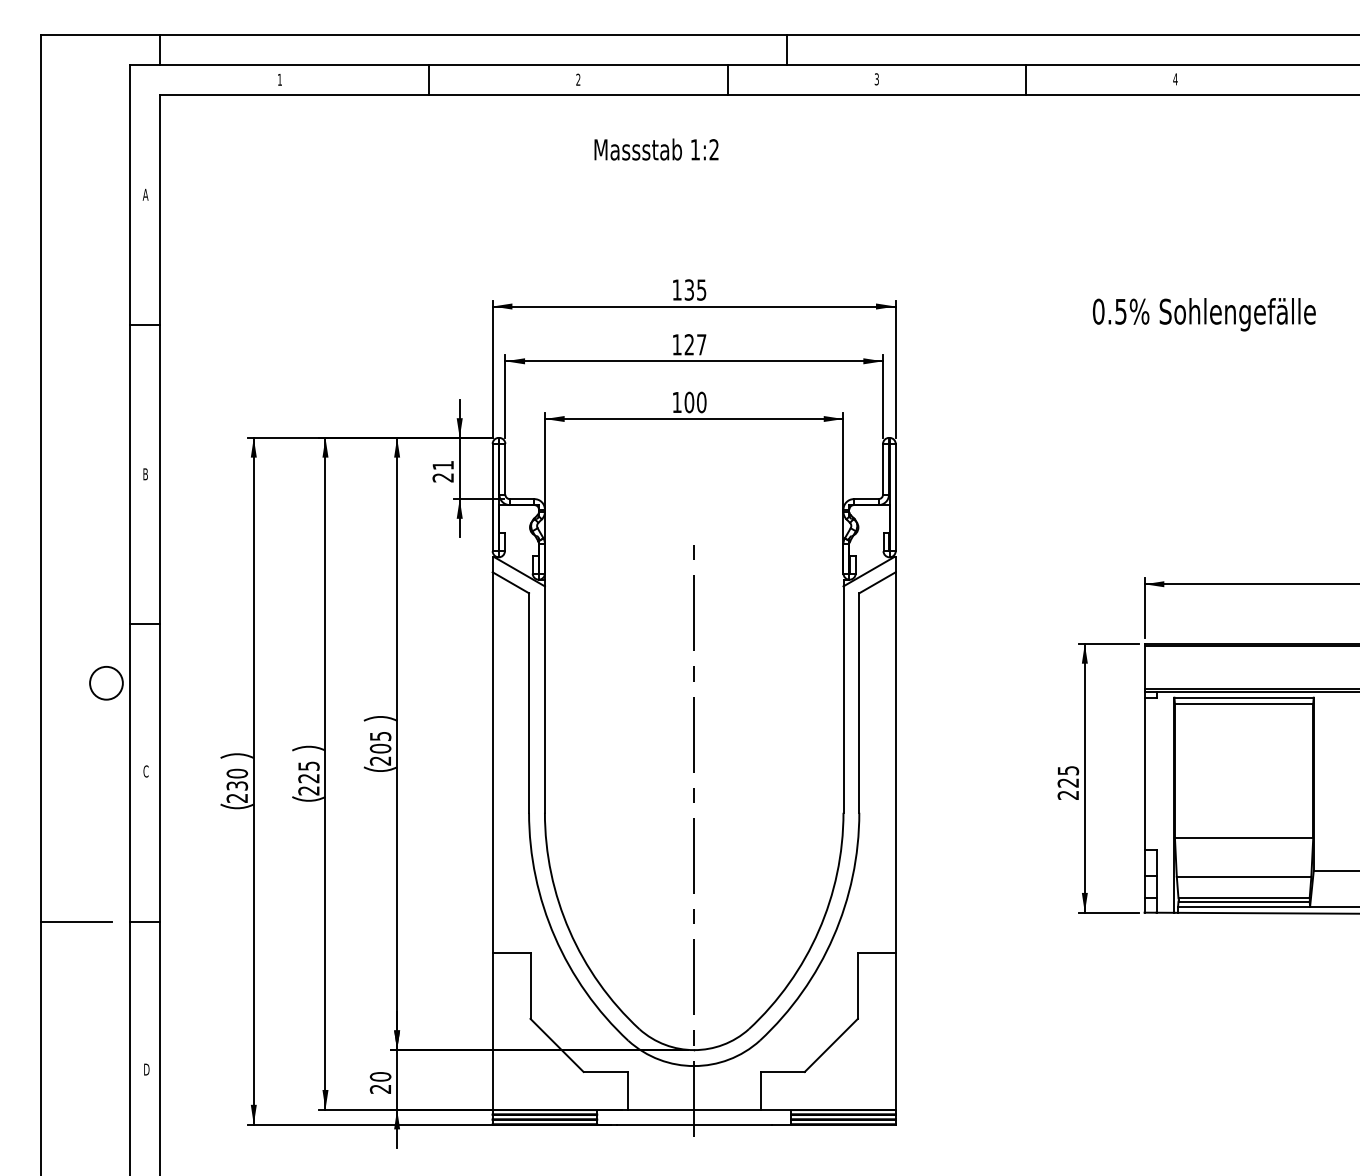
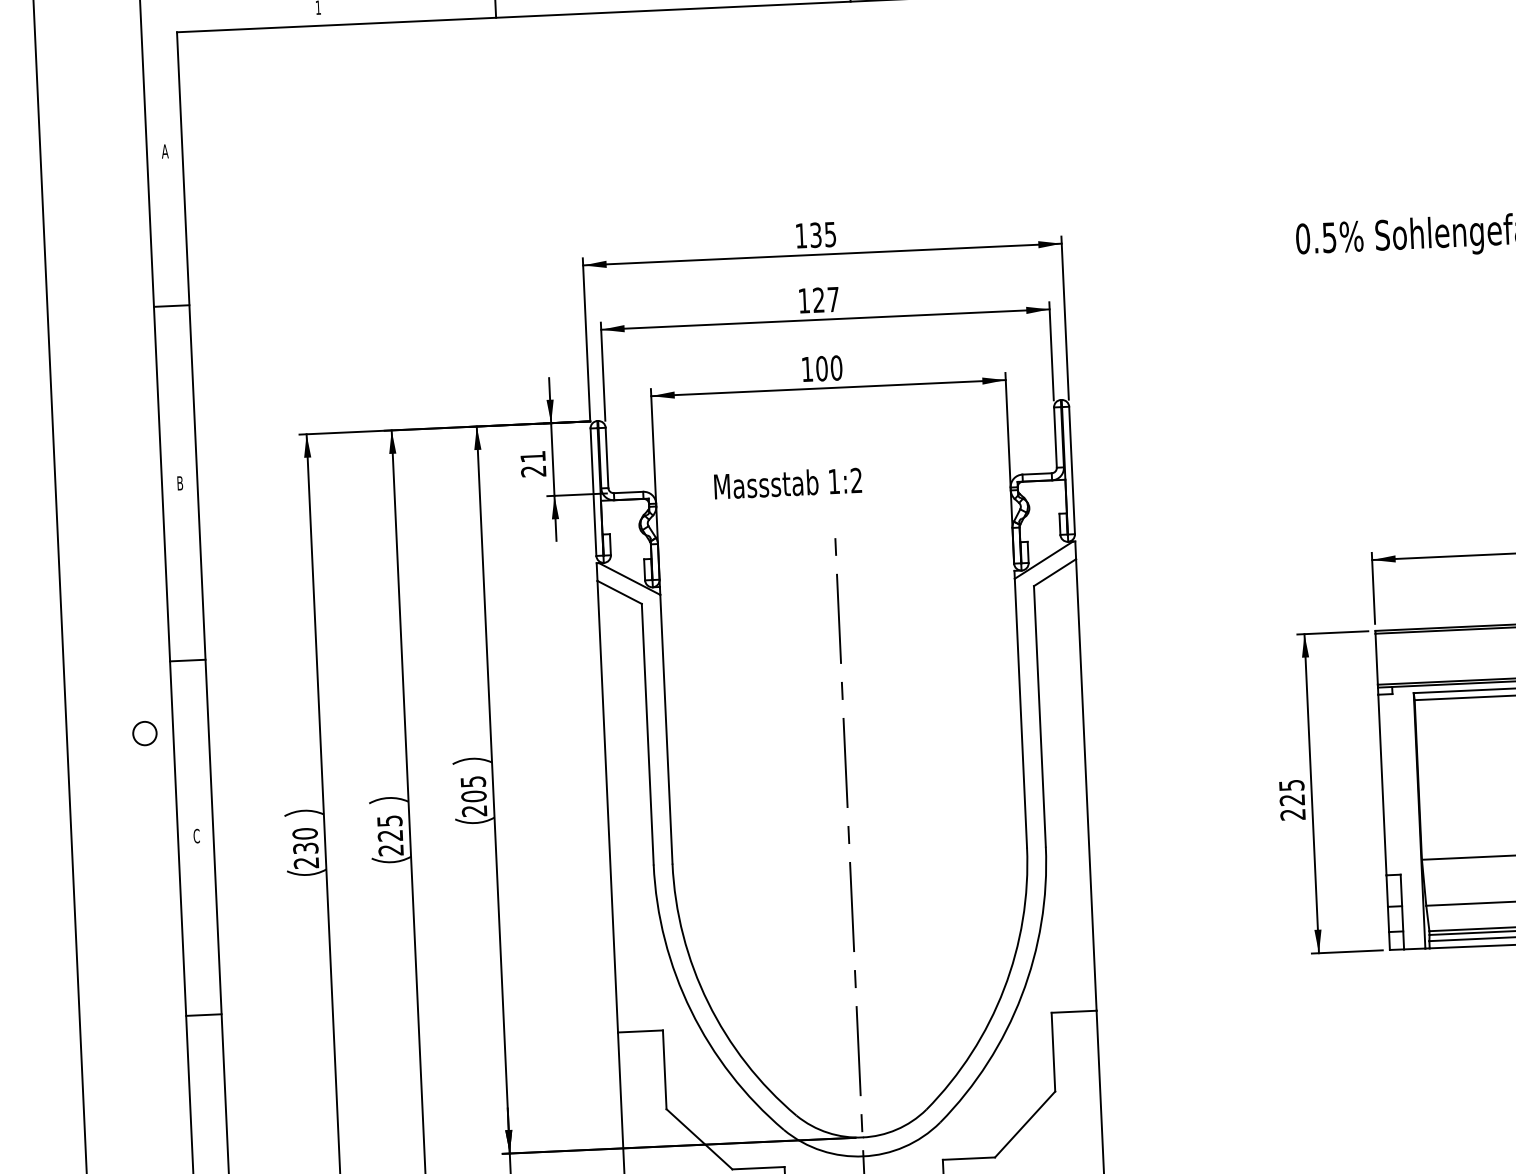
text: (656, 149) -> (787, 483), moved
circle: (106, 682) -> (144, 732), size x0.6
line: (76, 922) -> (122, 1019), removed

